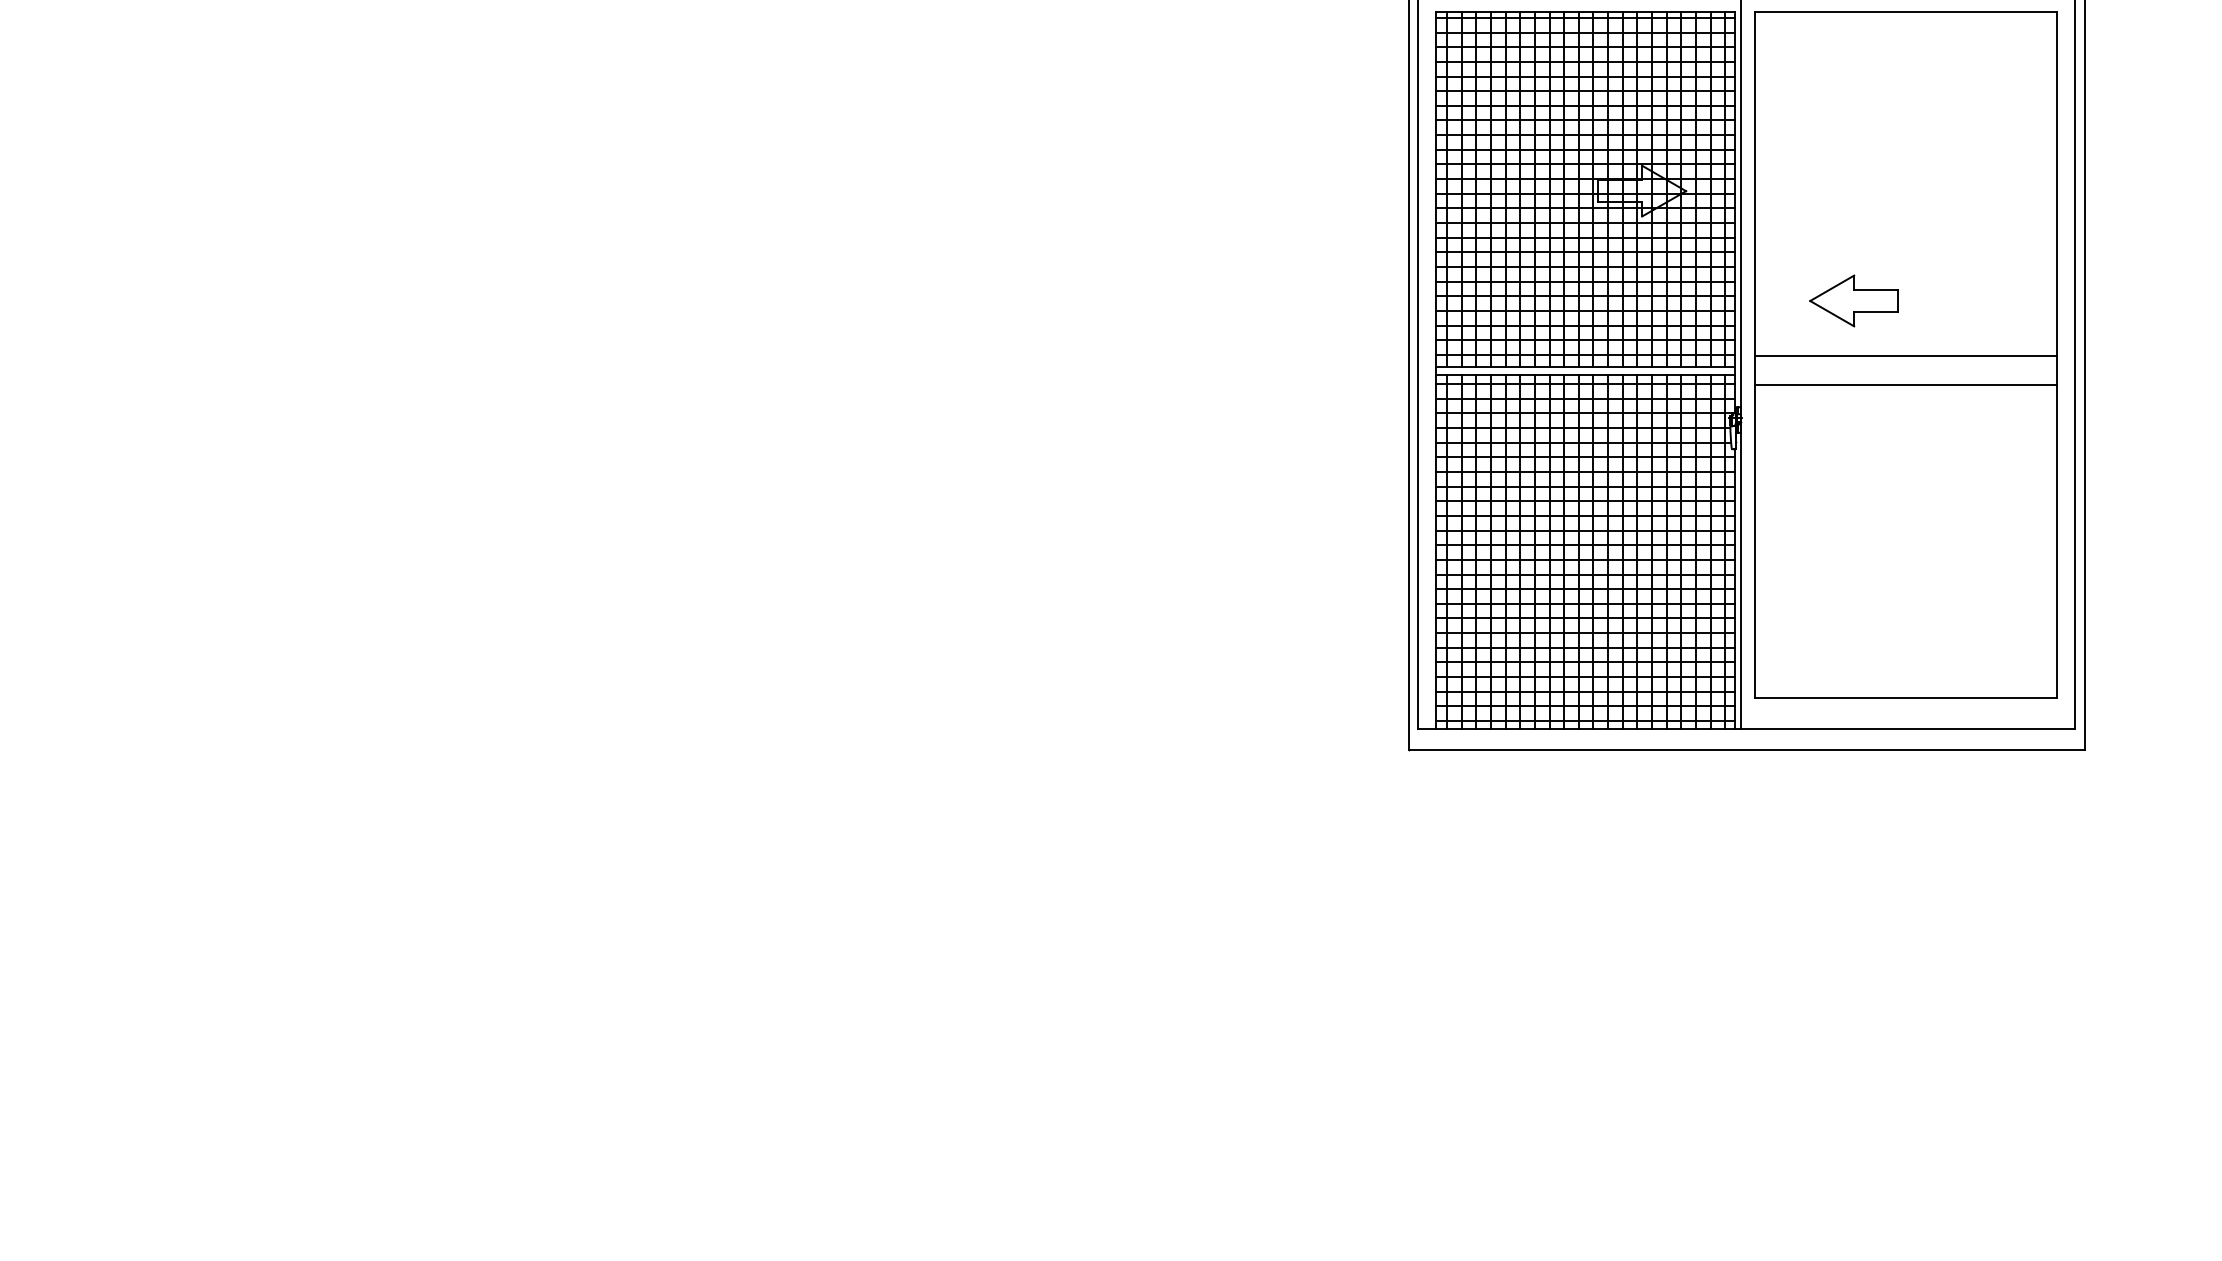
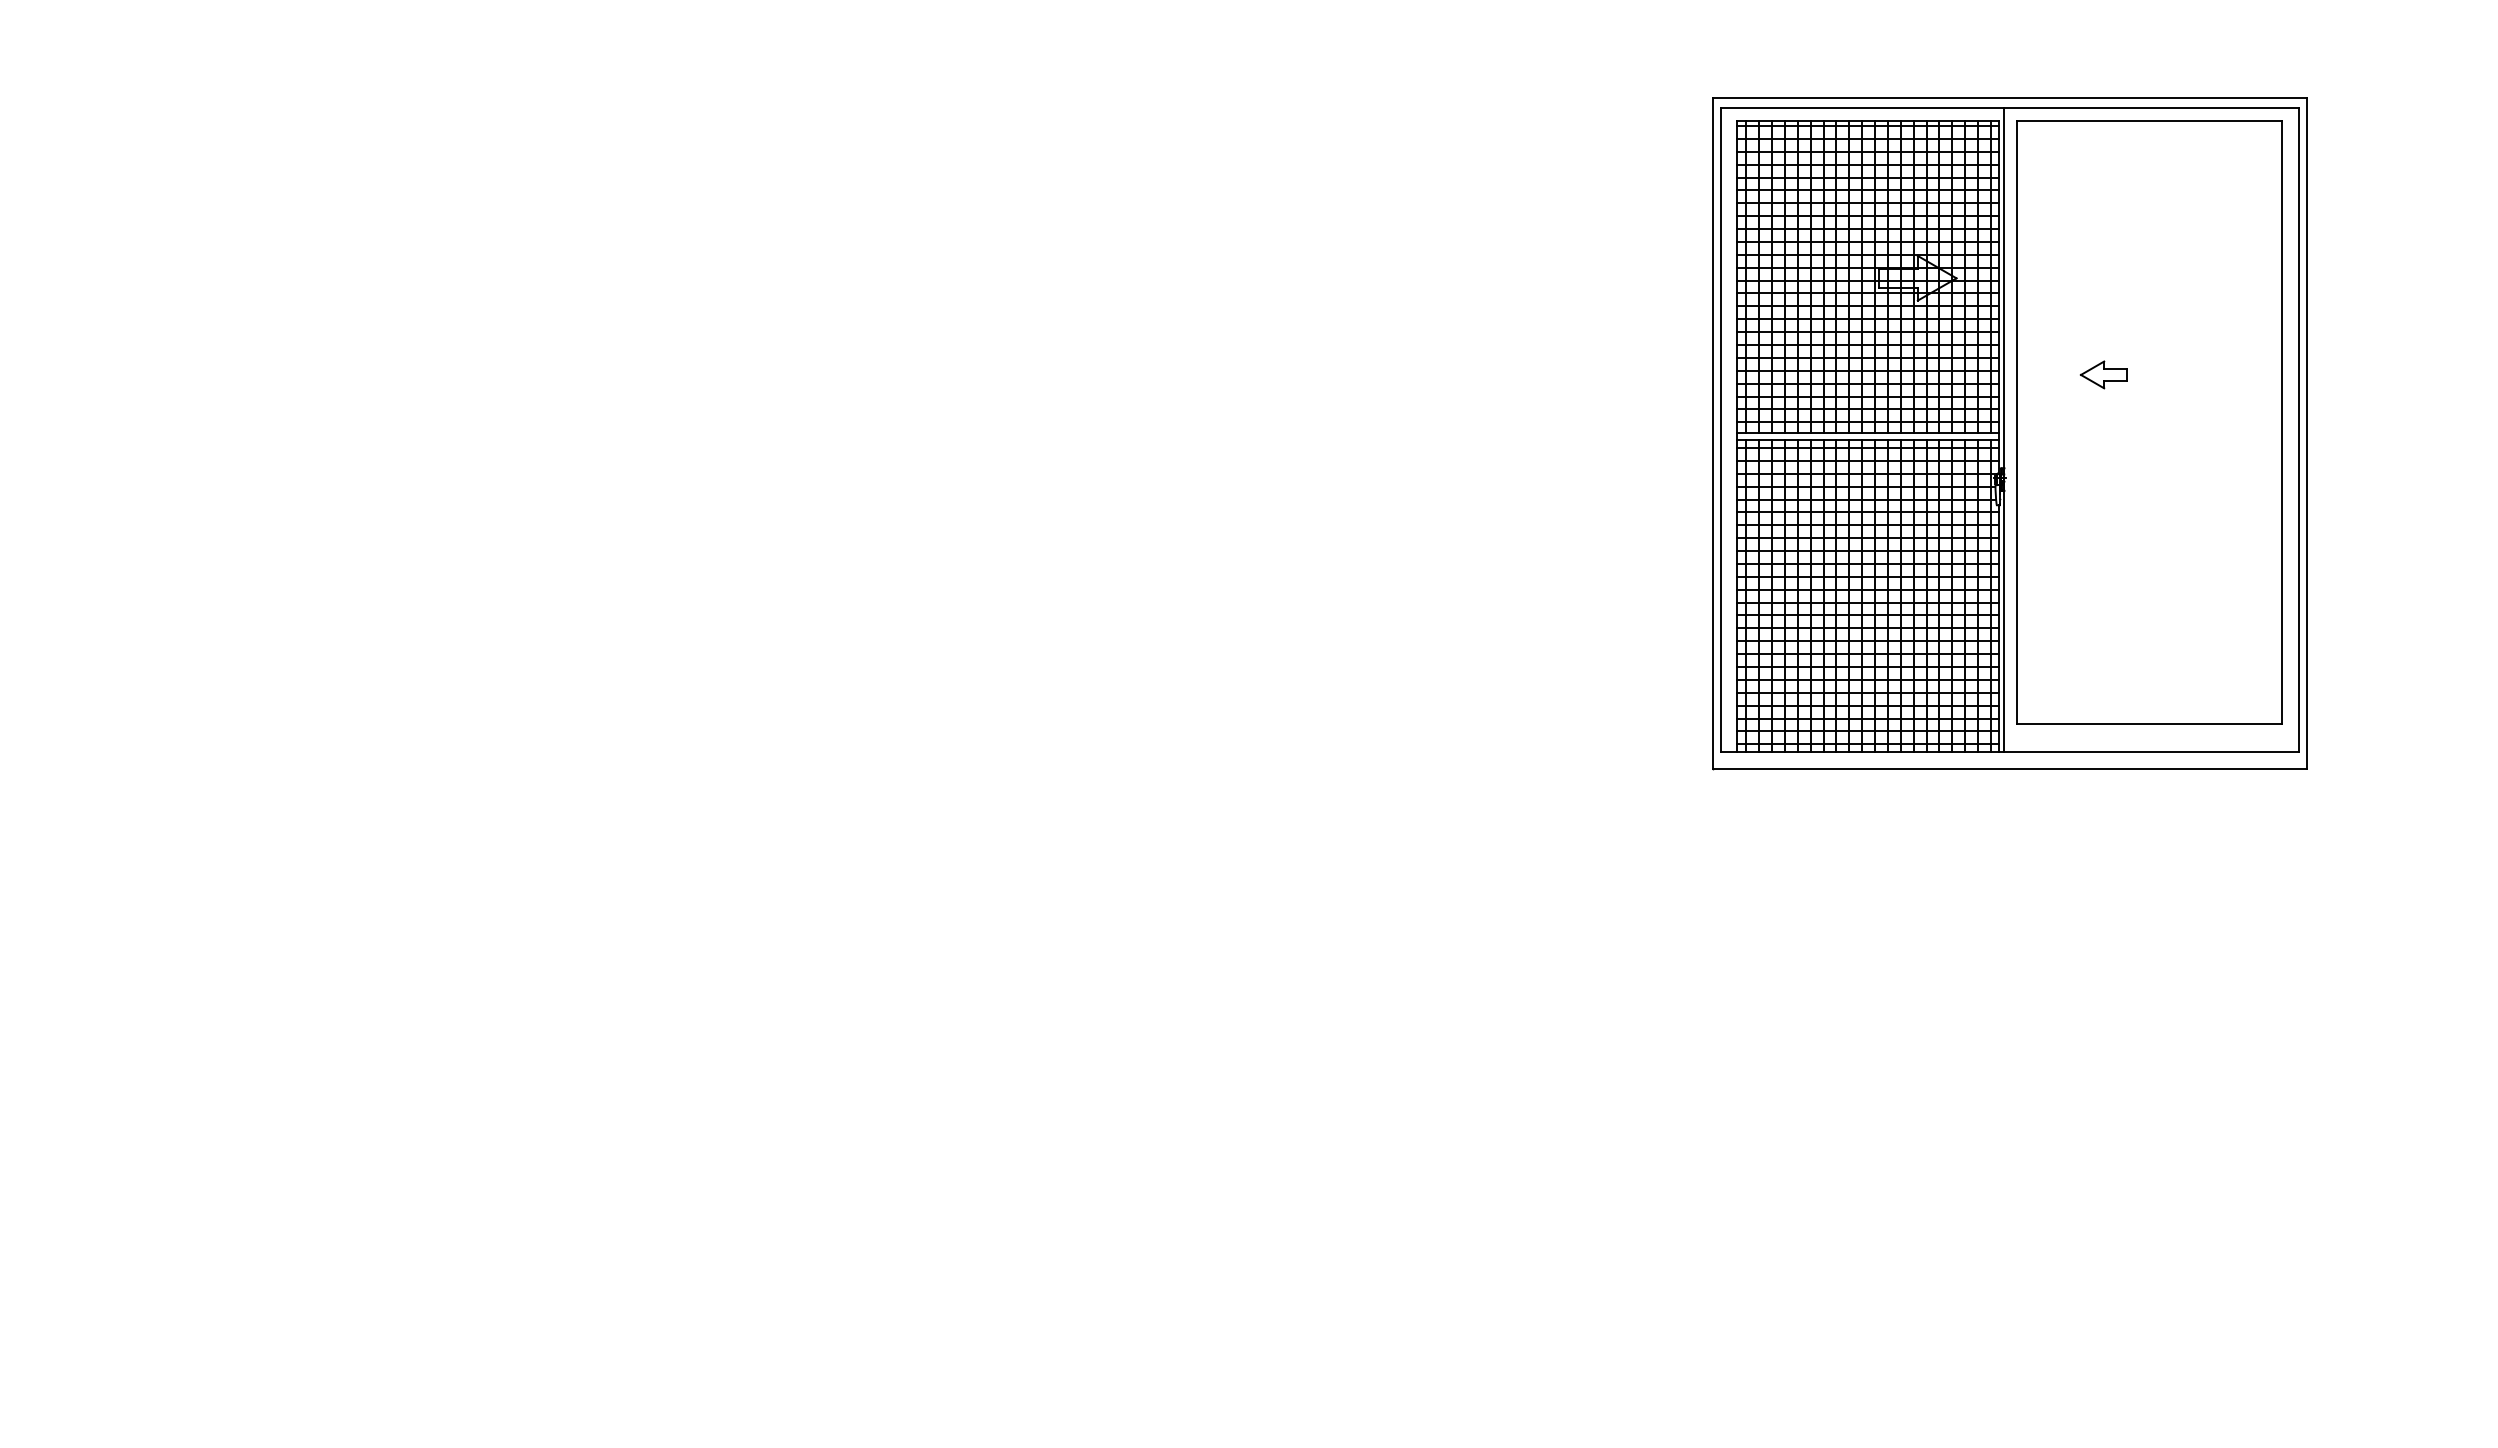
part: (1853, 300) -> (2103, 374), size x0.6
line: (1905, 356) -> (2149, 423), removed
line: (1905, 385) -> (2149, 449), removed

